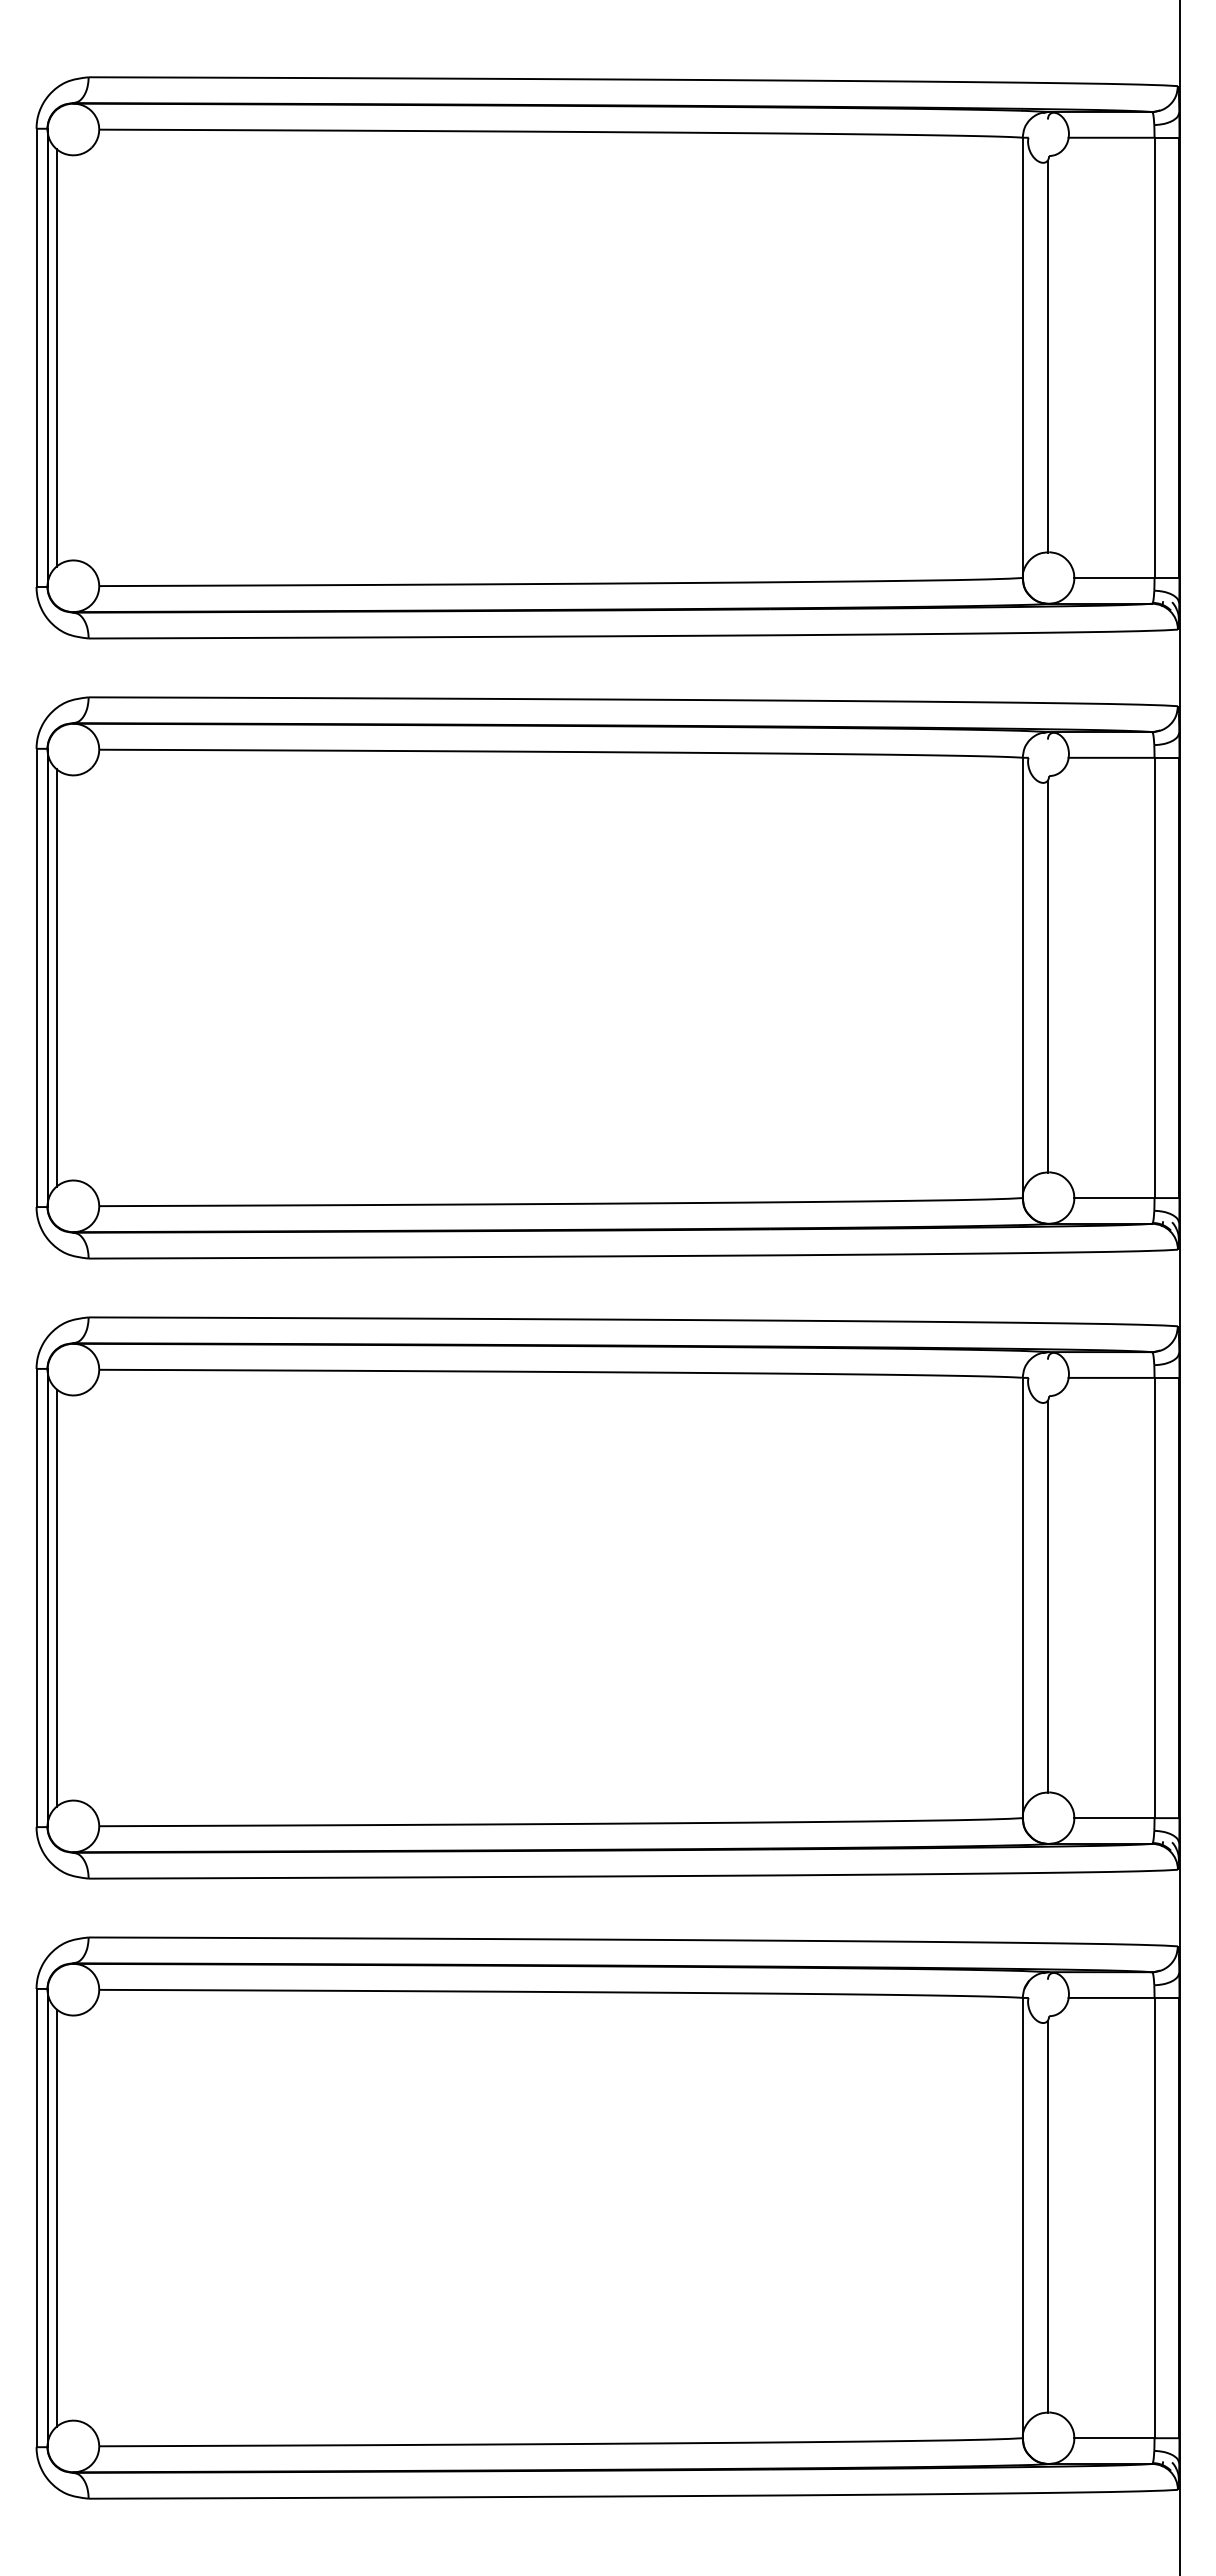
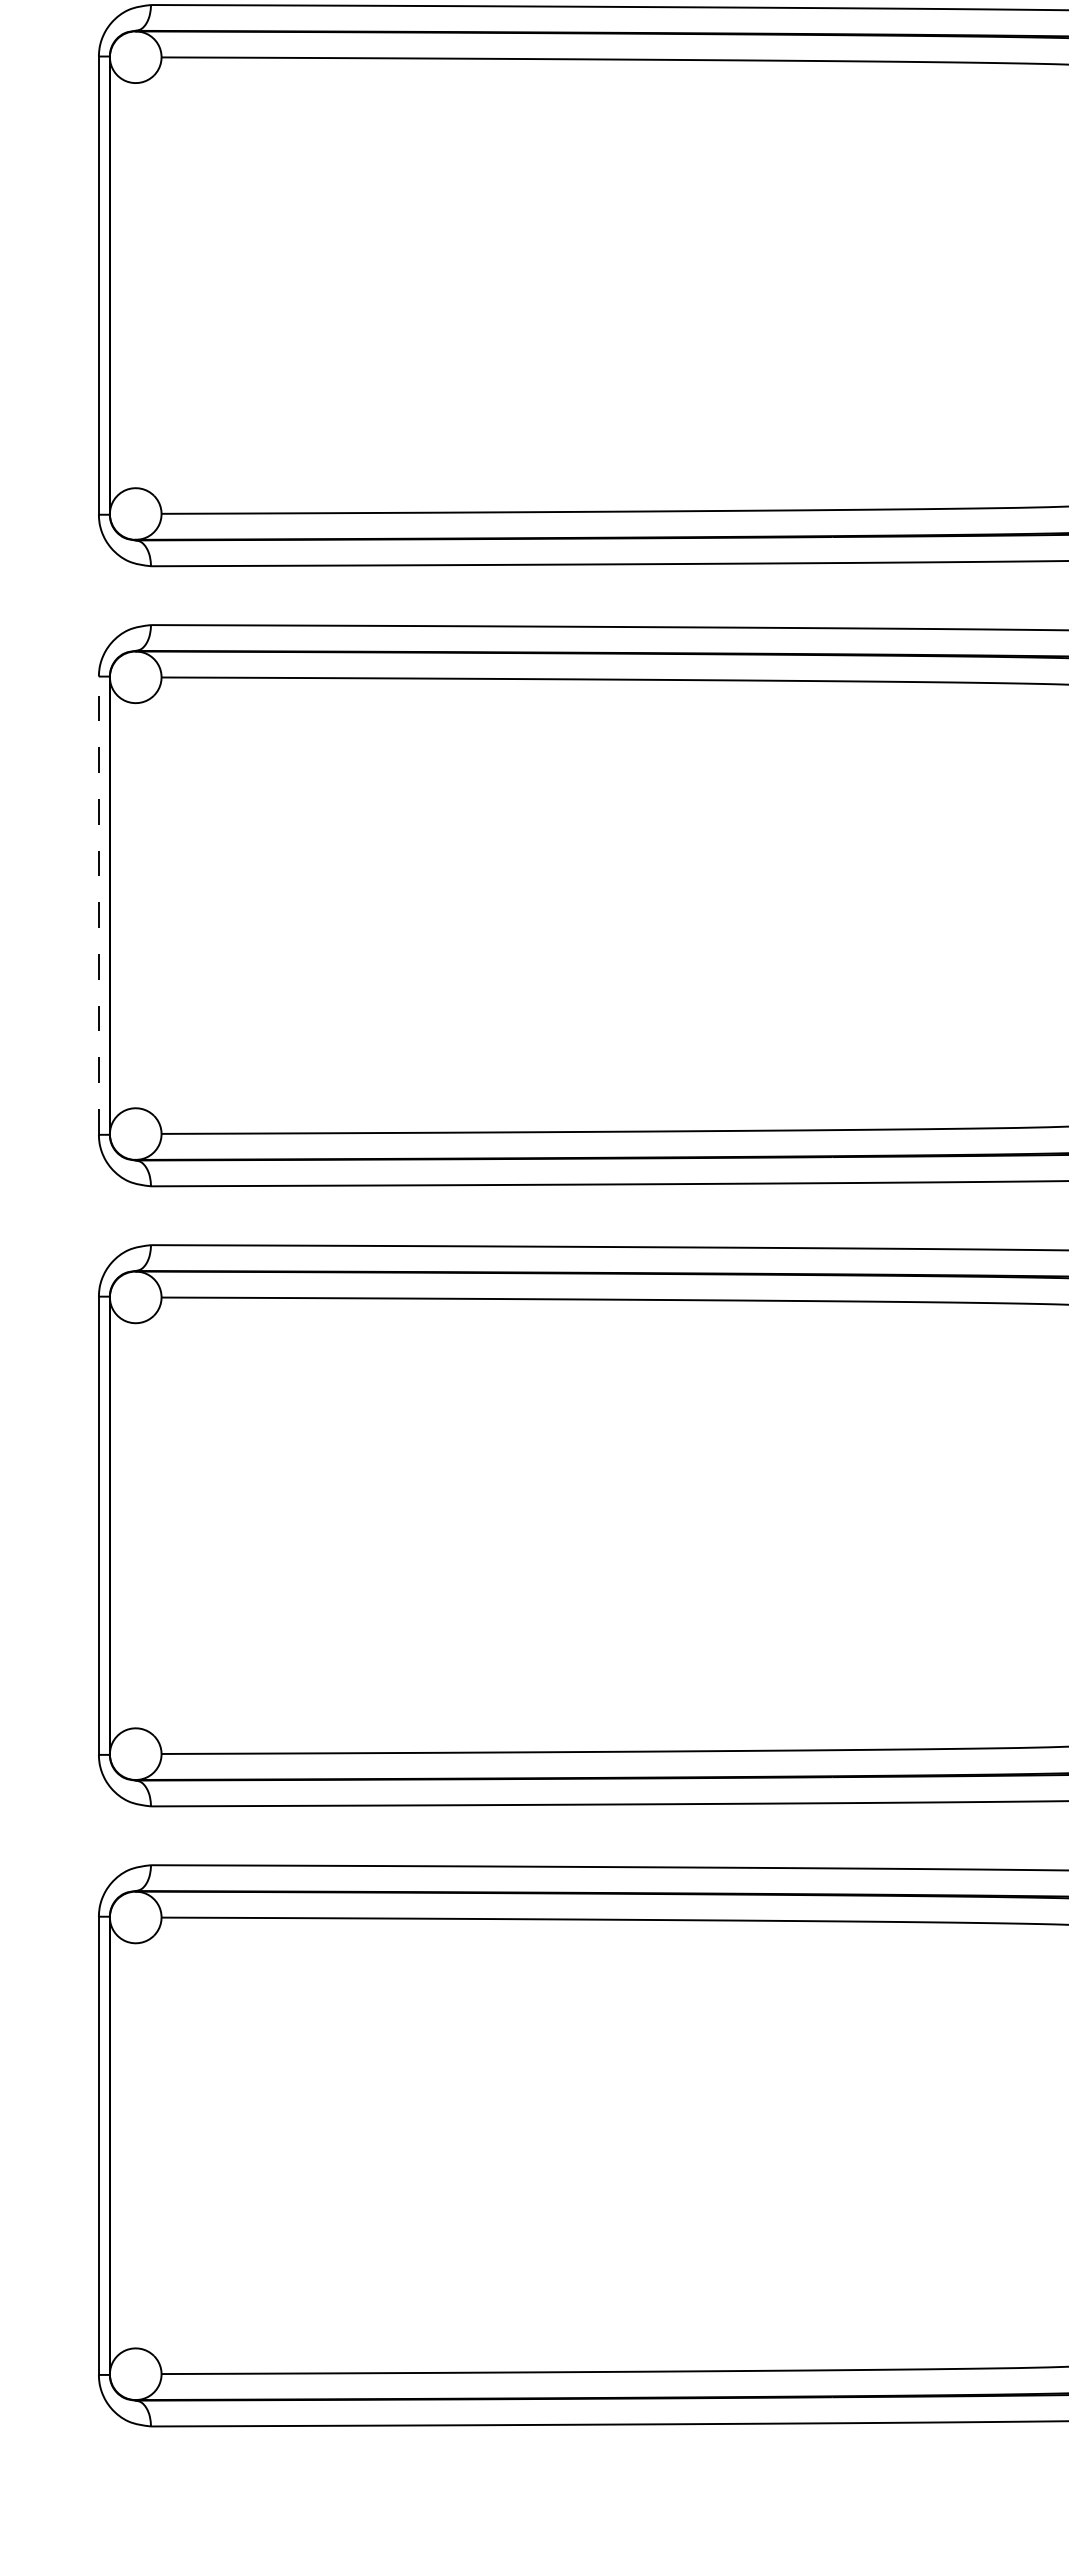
line: (57, 357) -> (119, 285), removed
line: (36, 977) -> (98, 905), solid -> dashed
line: (57, 977) -> (119, 905), removed
line: (57, 1597) -> (119, 1525), removed
line: (57, 2217) -> (119, 2145), removed

